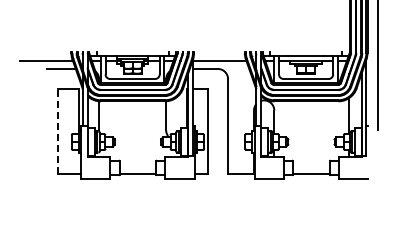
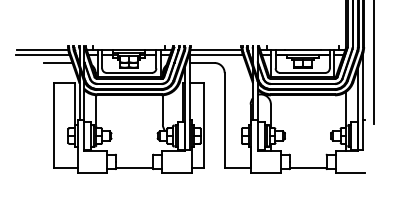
line: (45, 56) -> (42, 50), added
line: (219, 56) -> (216, 50), added
line: (57, 131) -> (54, 125), dashed -> solid

